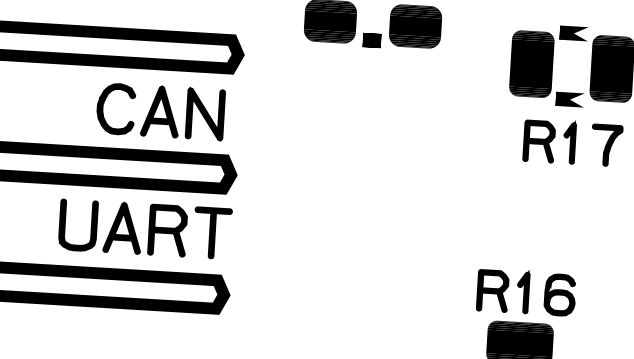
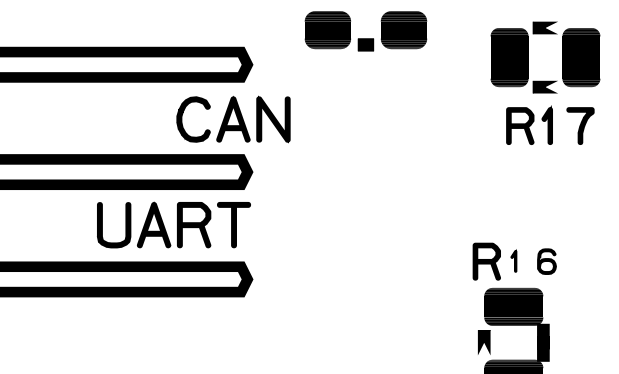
part: (160, 111) -> (233, 119), moved
part: (522, 291) -> (513, 260), size x0.6
part: (559, 294) -> (546, 261), size x0.7

